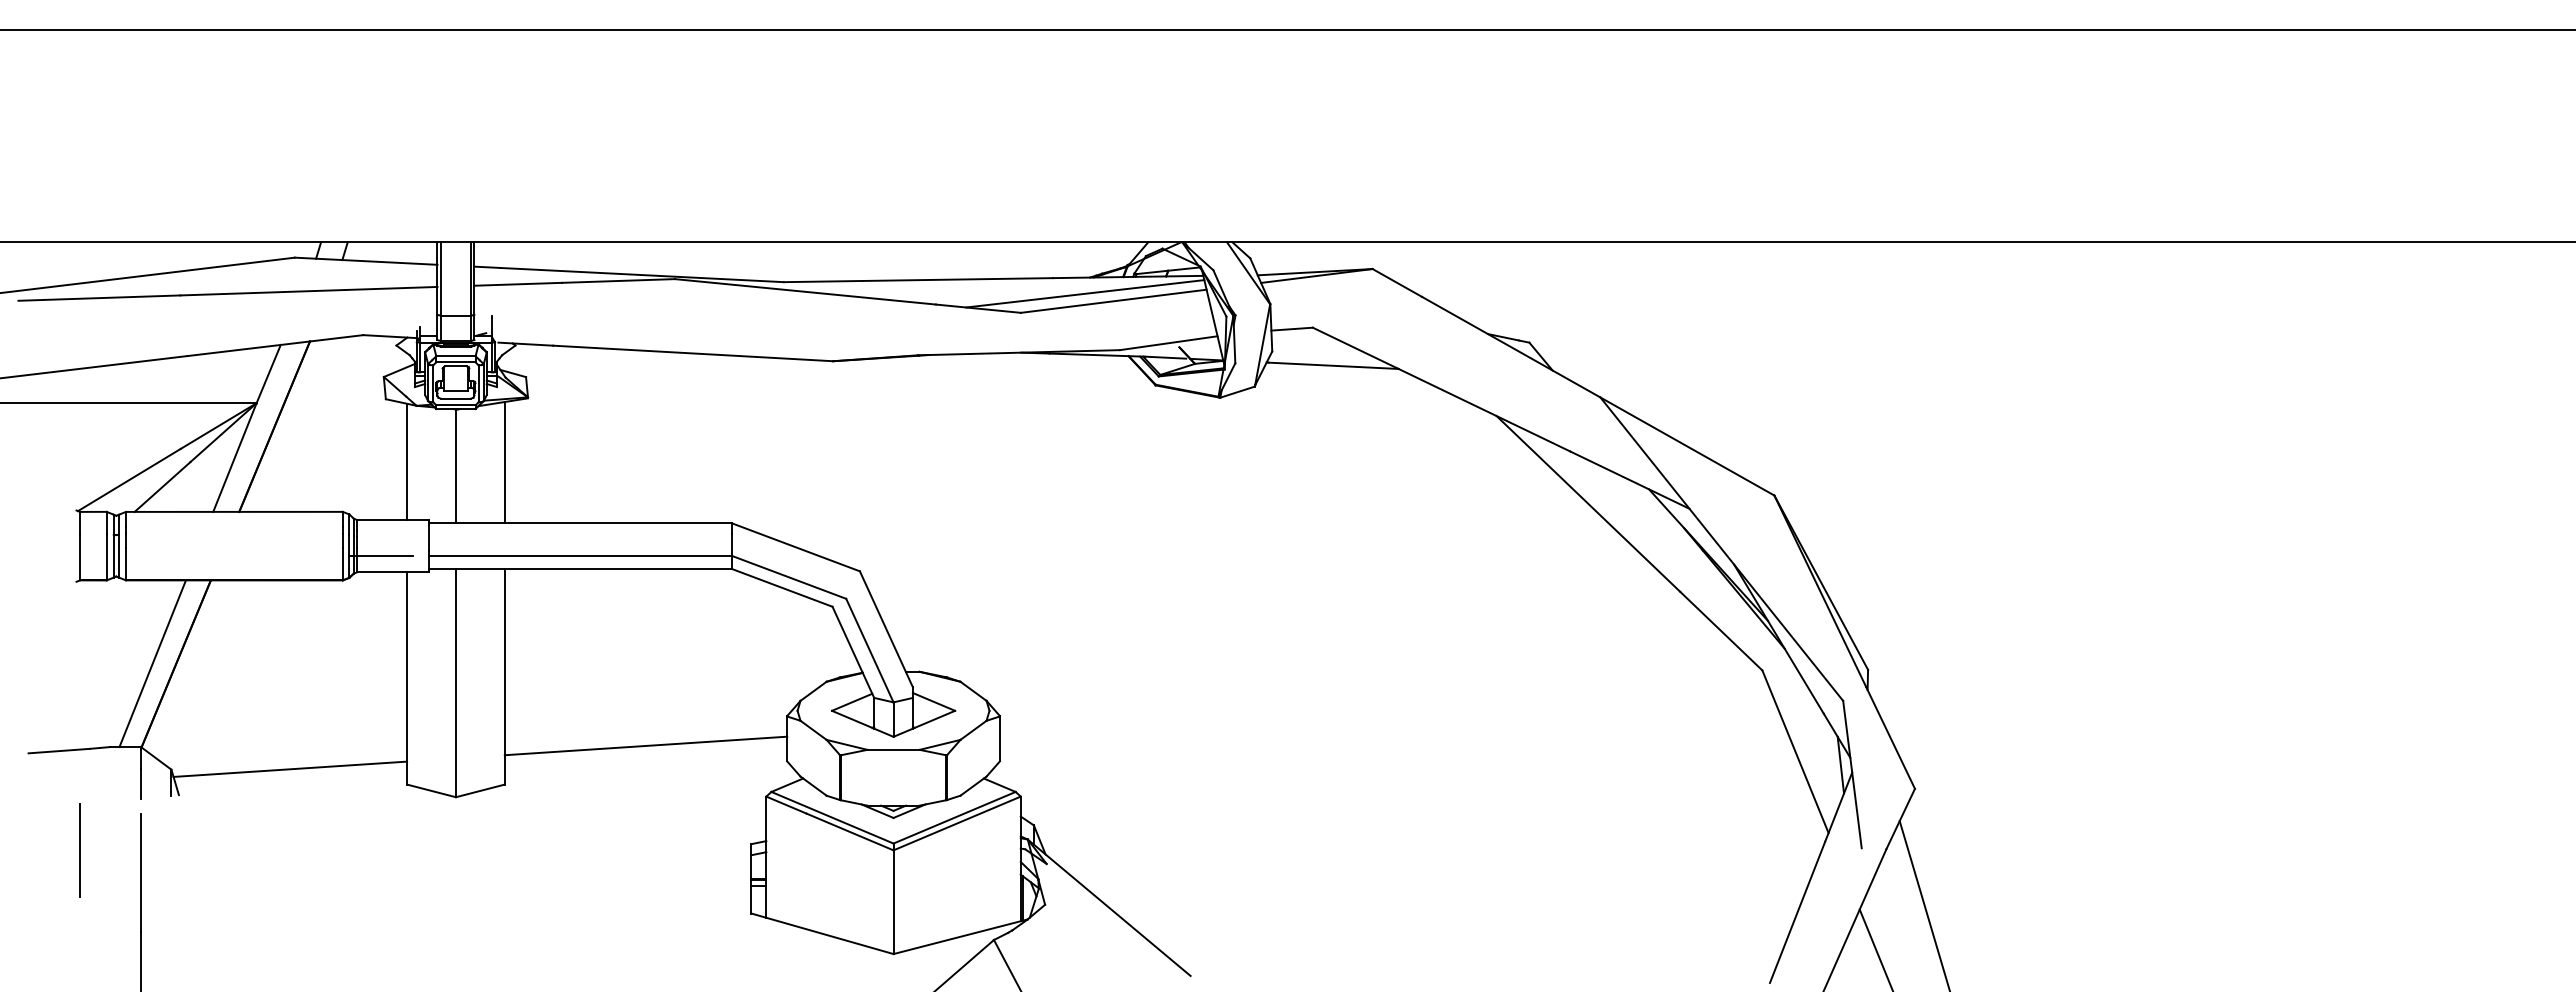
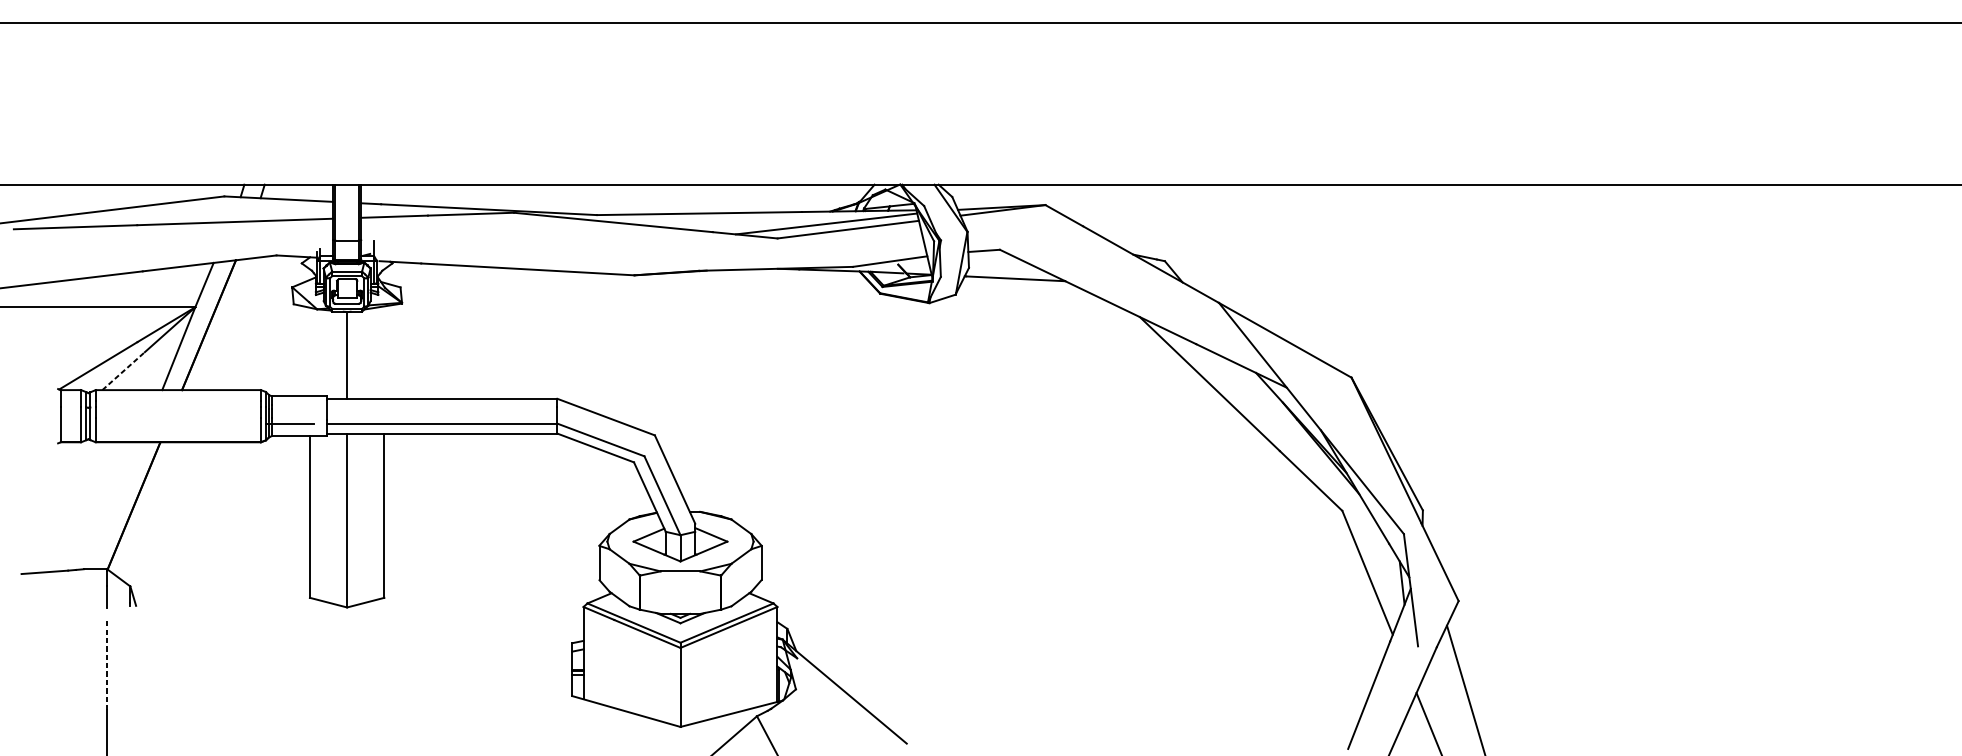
line: (407, 461) -> (310, 351), removed
line: (504, 462) -> (384, 352), removed
line: (162, 486) -> (123, 370), solid -> dashed
line: (152, 663) -> (115, 505), removed
line: (645, 745) -> (491, 568), removed
line: (290, 768) -> (221, 585), removed
line: (79, 850) -> (60, 648), removed
line: (141, 872) -> (107, 664), solid -> dashed

